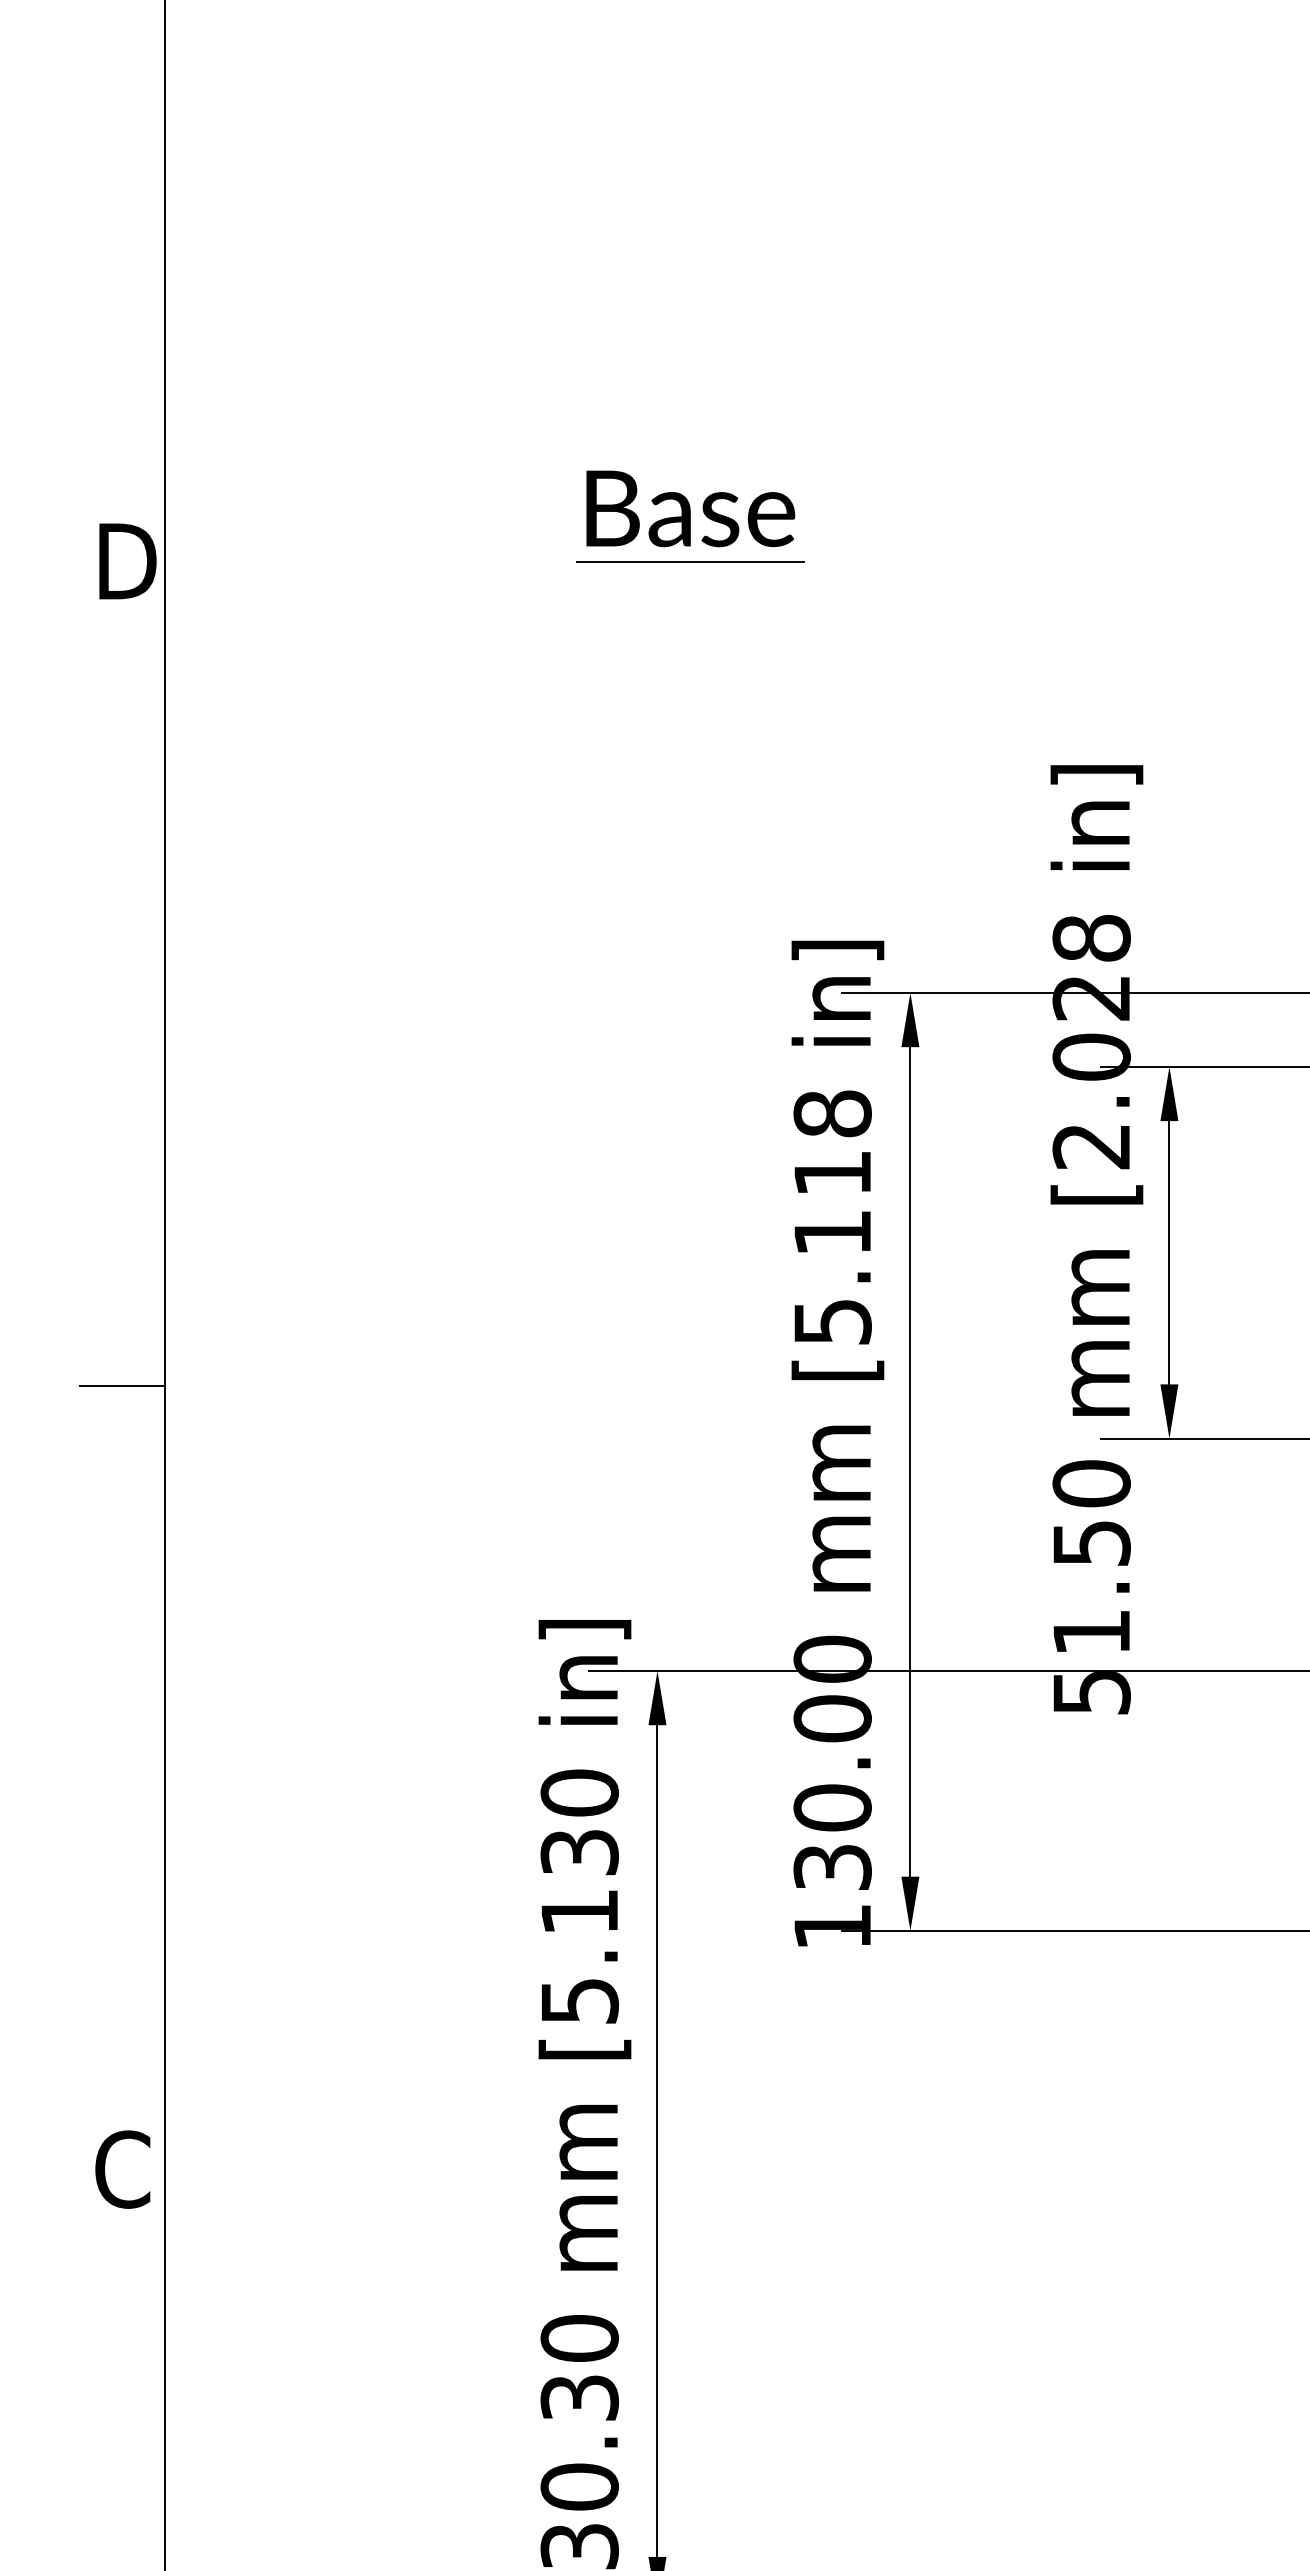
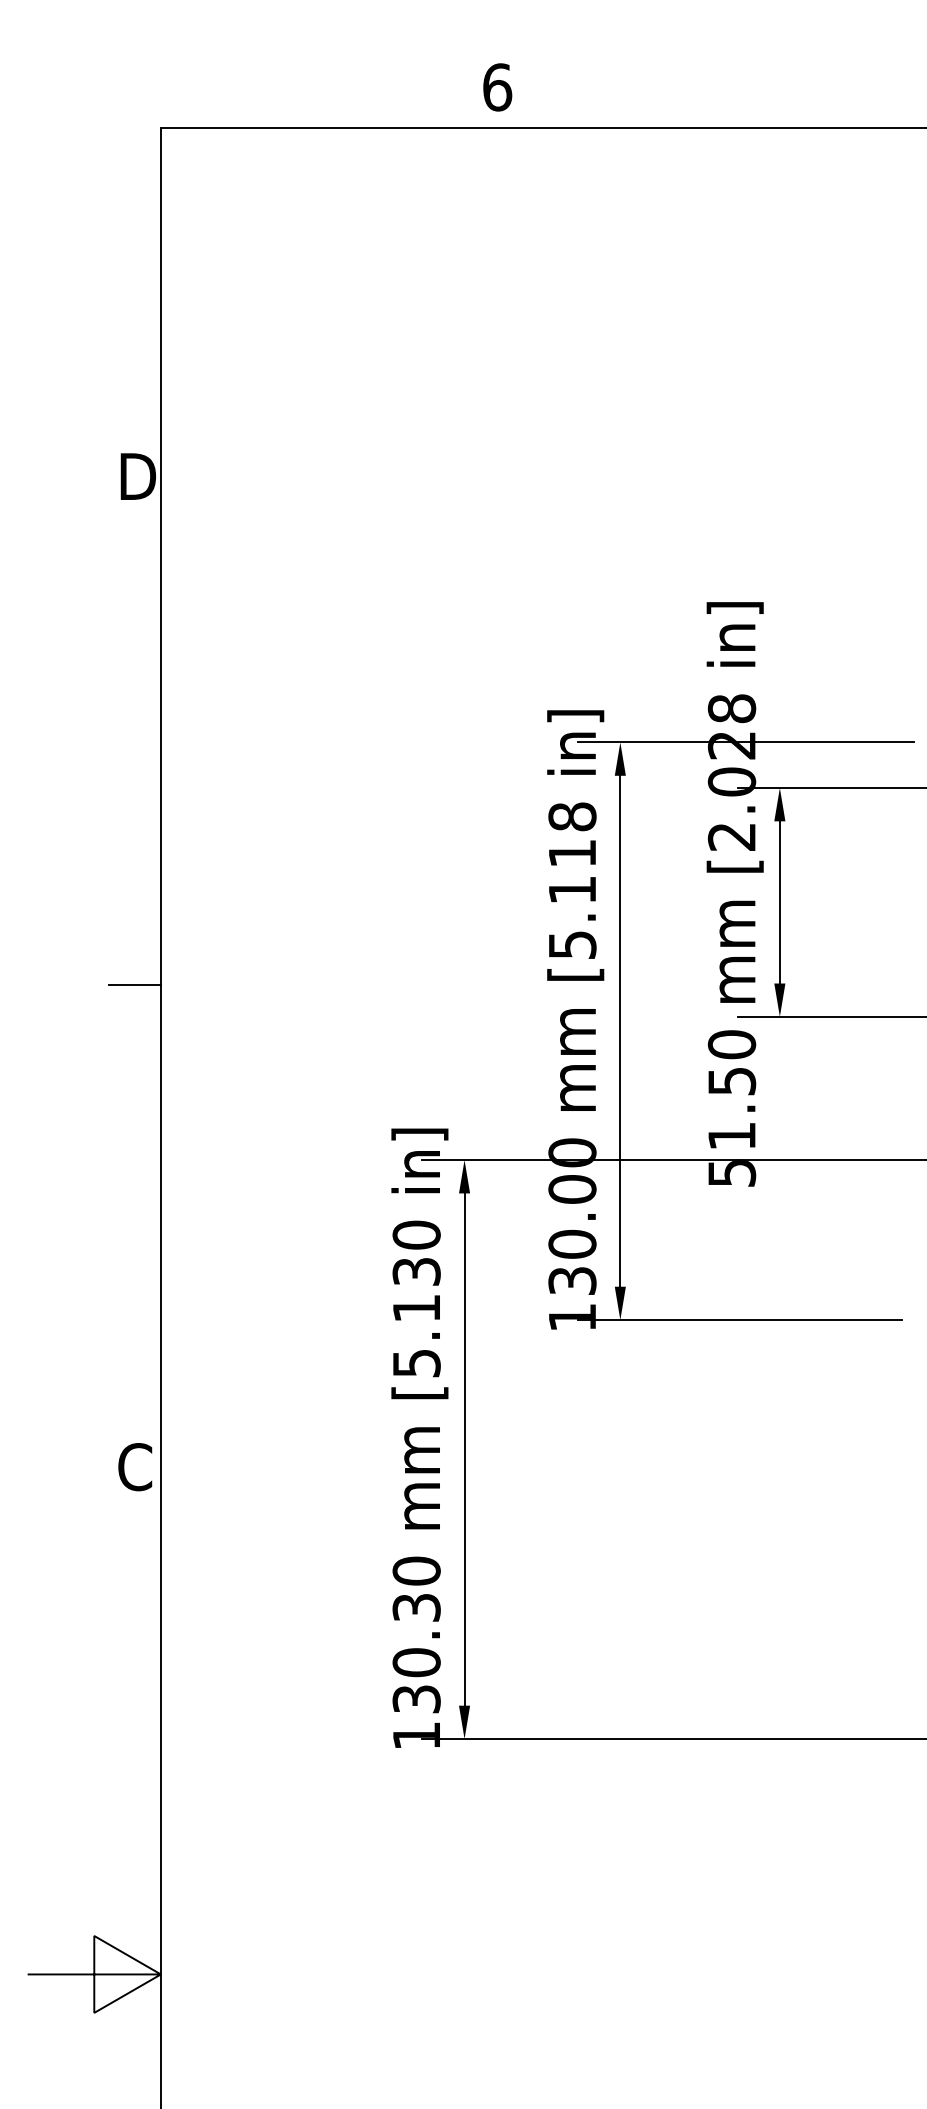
part: (689, 515) -> (484, 448), removed

